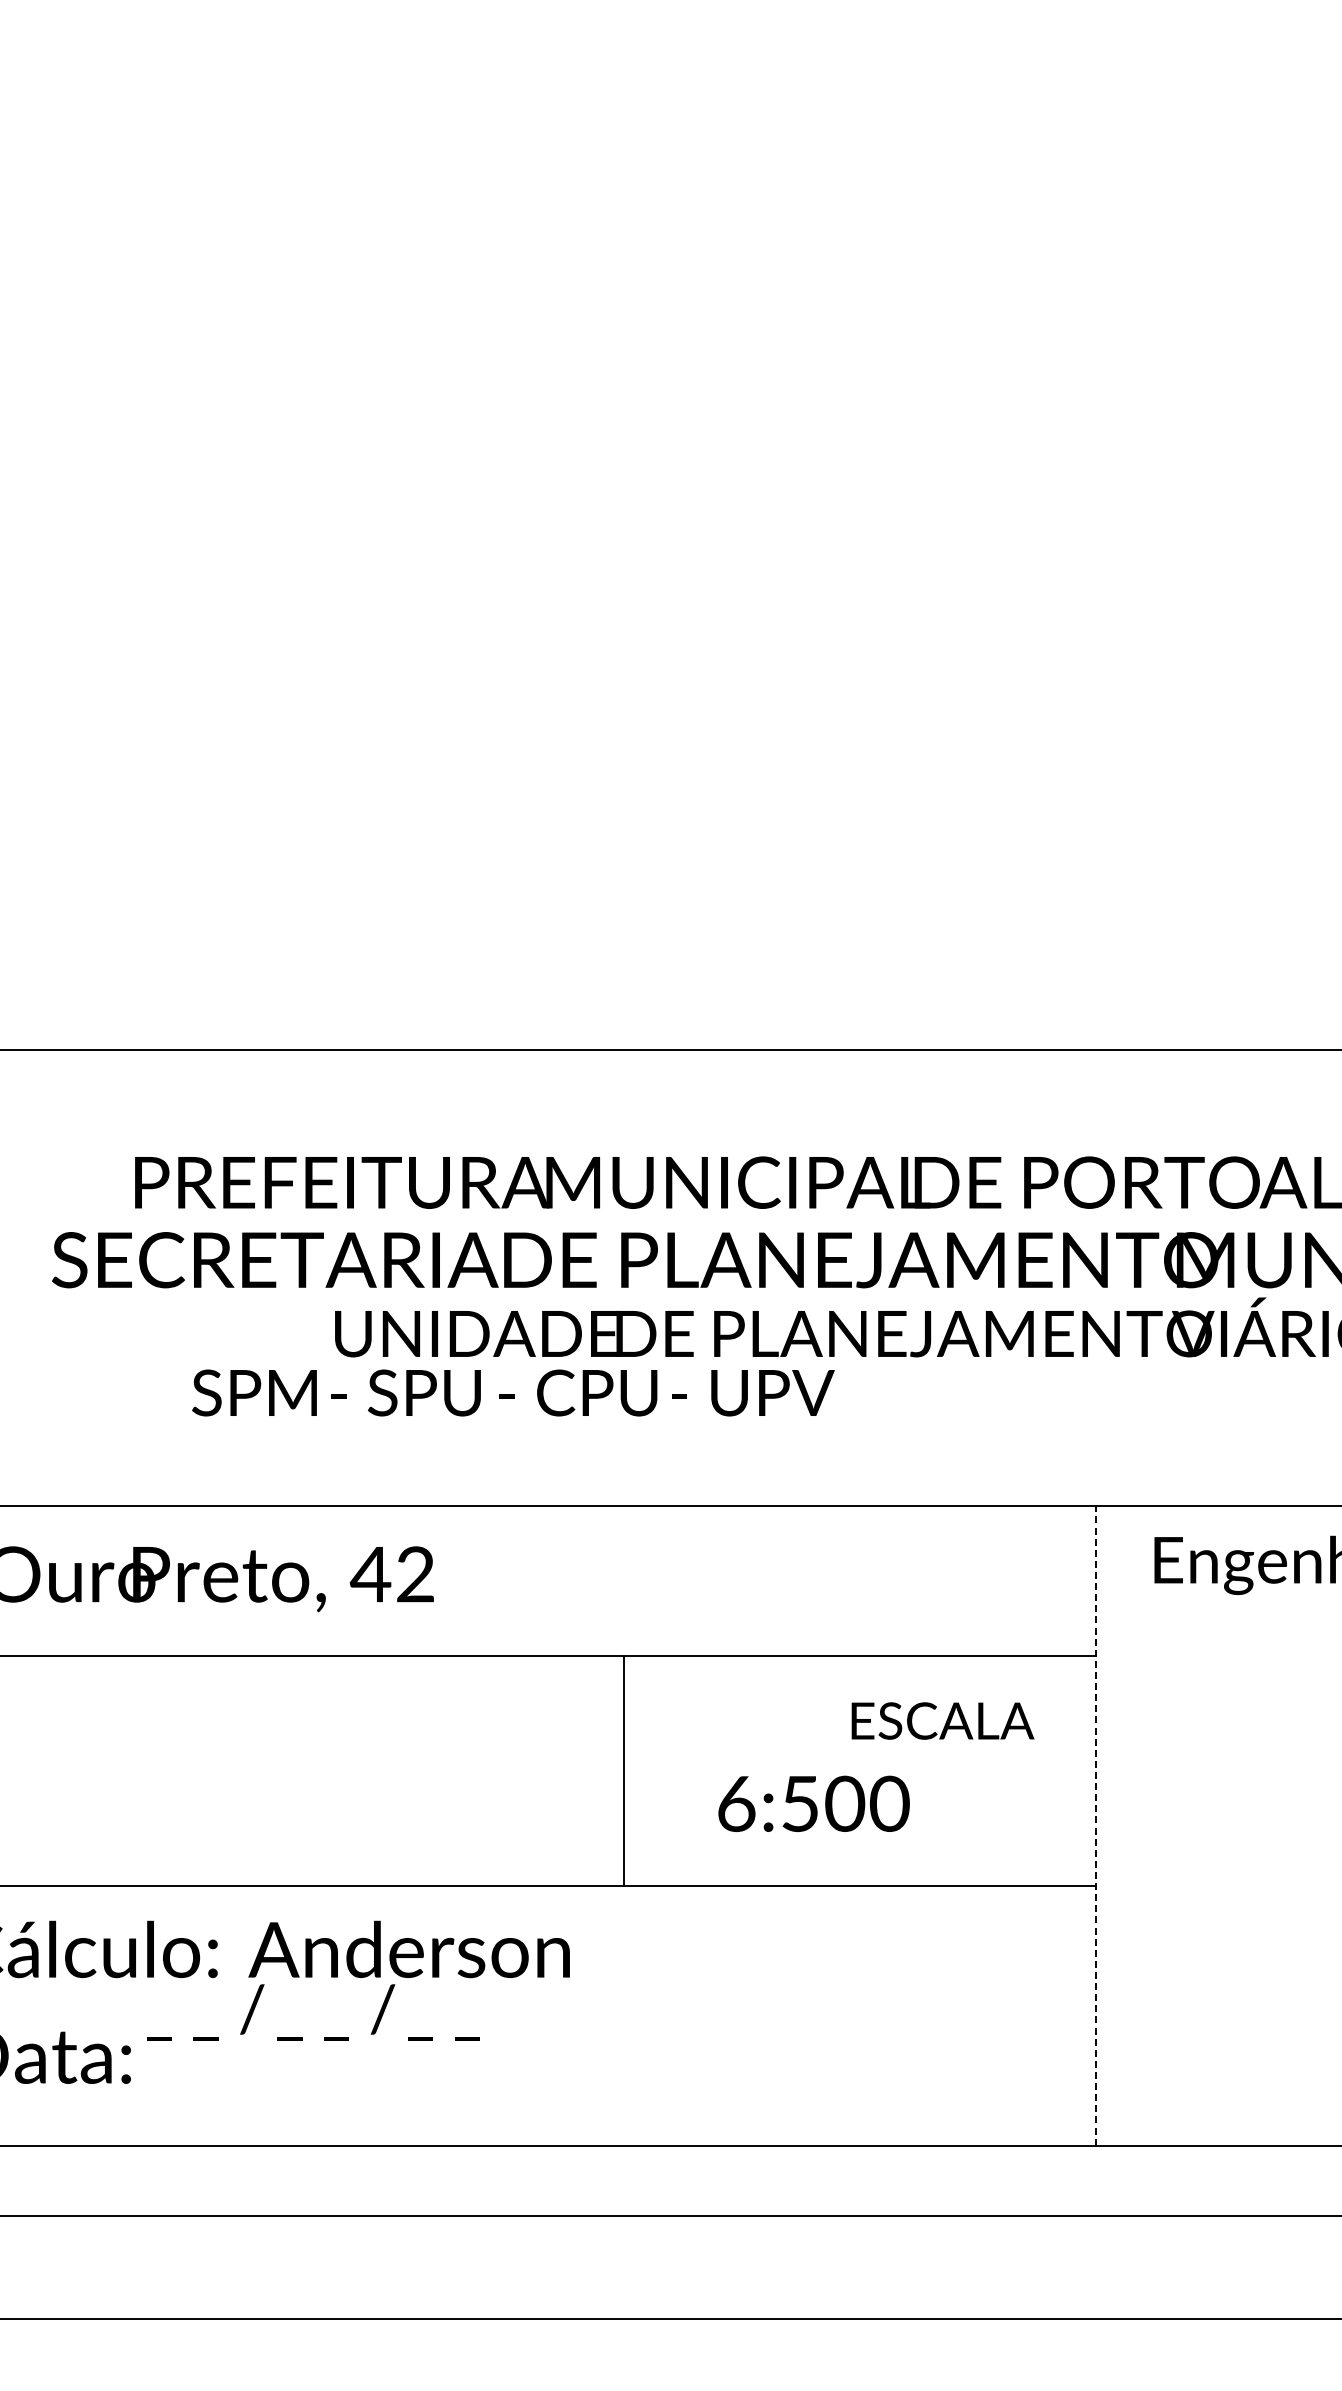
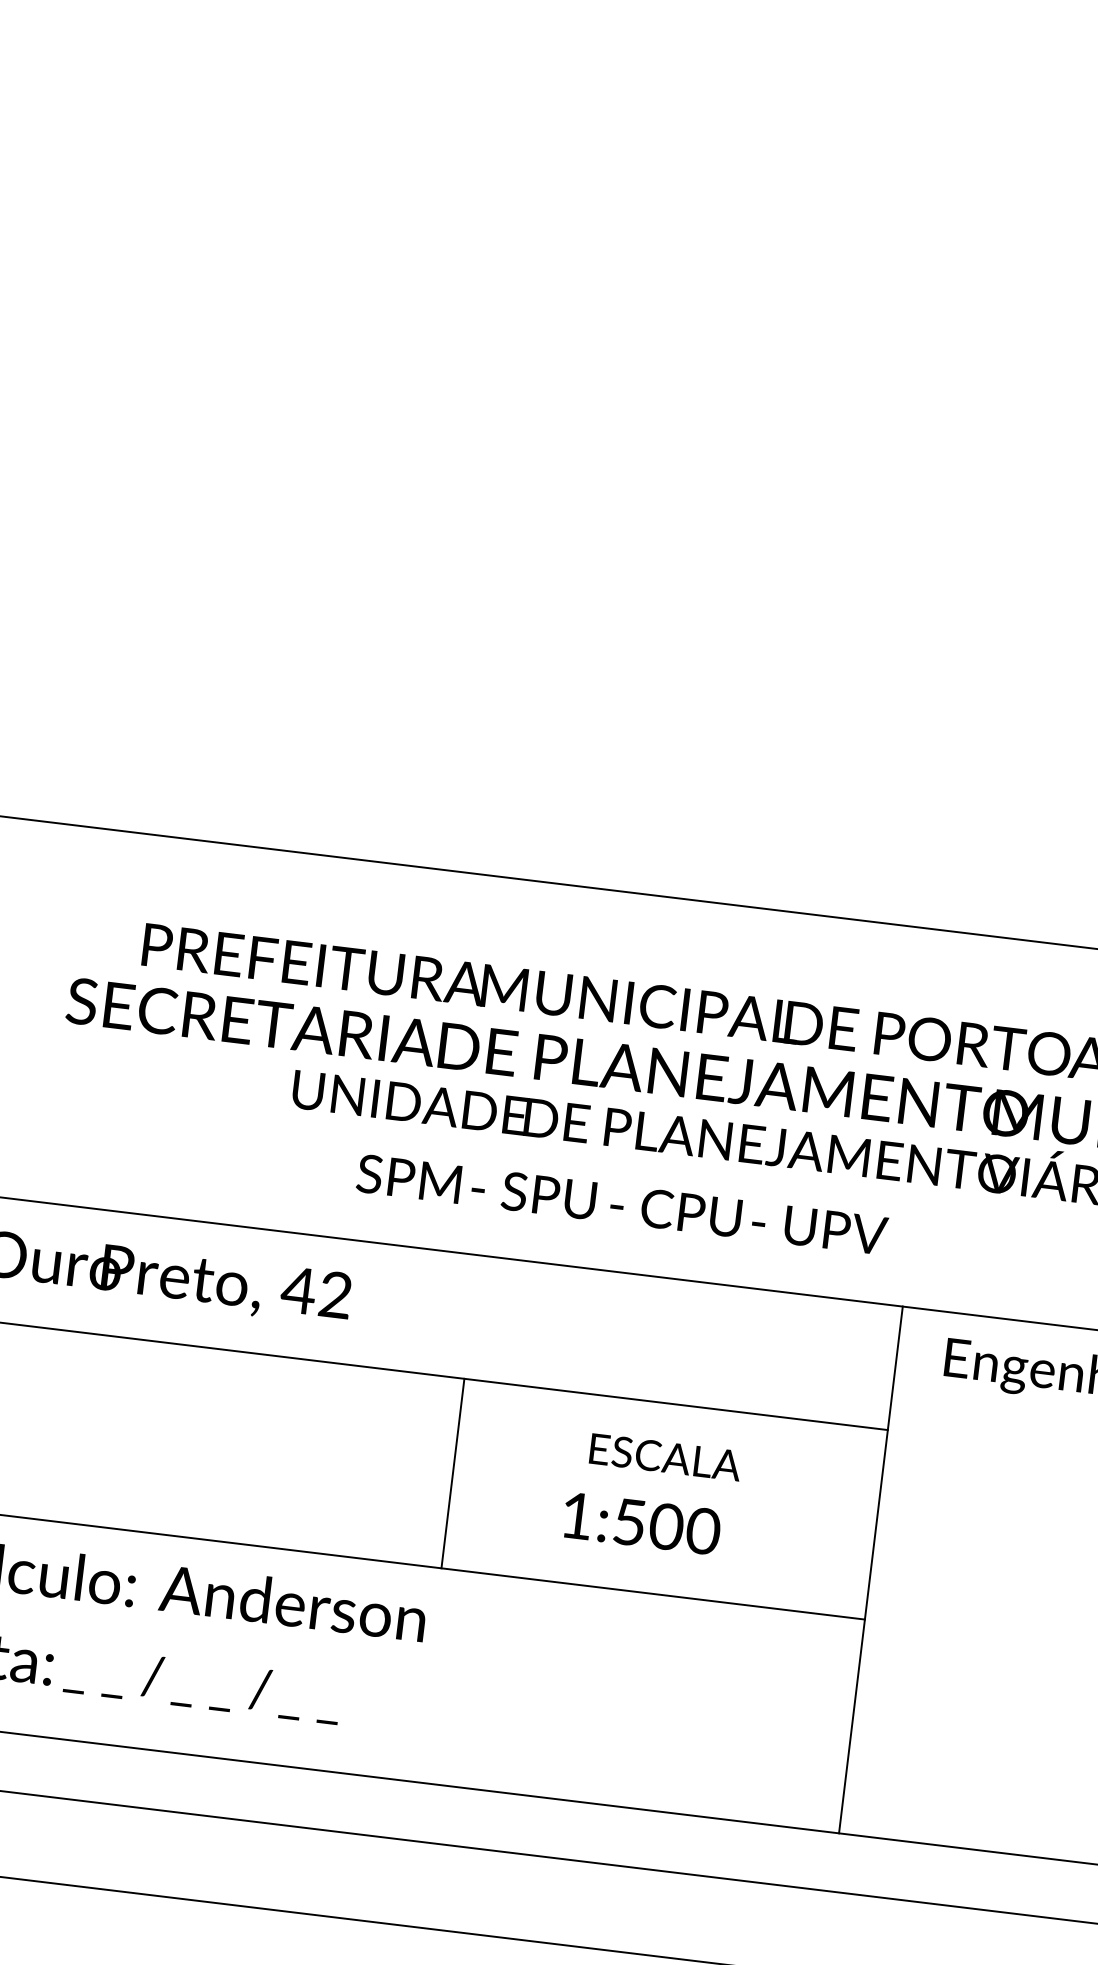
text: (513, 1392) -> (622, 1204), moved
text: (942, 1720) -> (665, 1456), moved
line: (623, 1771) -> (452, 1473), moved
text: (736, 1804) -> (577, 1516), 6:500 -> 1:500
line: (1095, 1825) -> (870, 1569), dashed -> solid
text: (313, 2012) -> (203, 1685), moved

